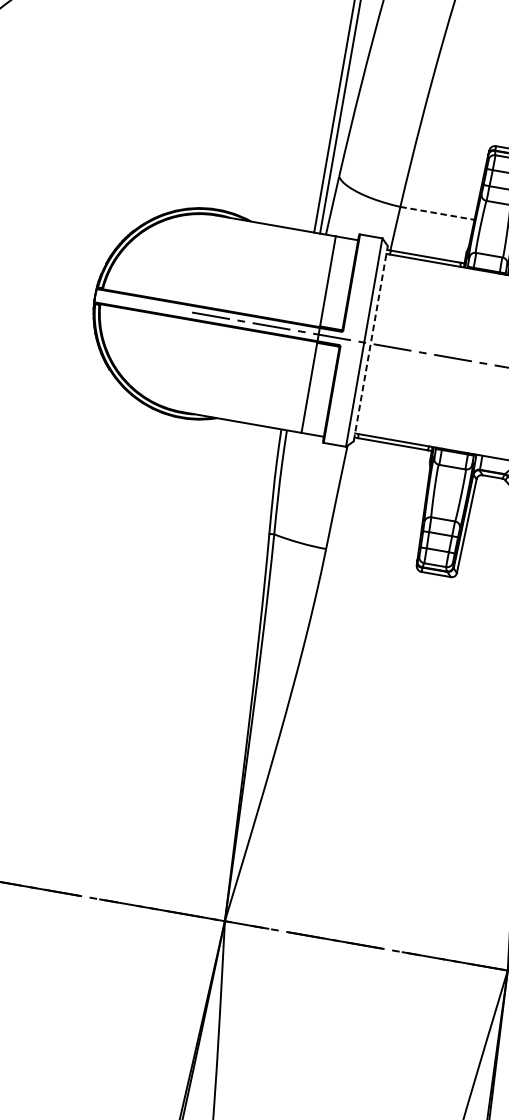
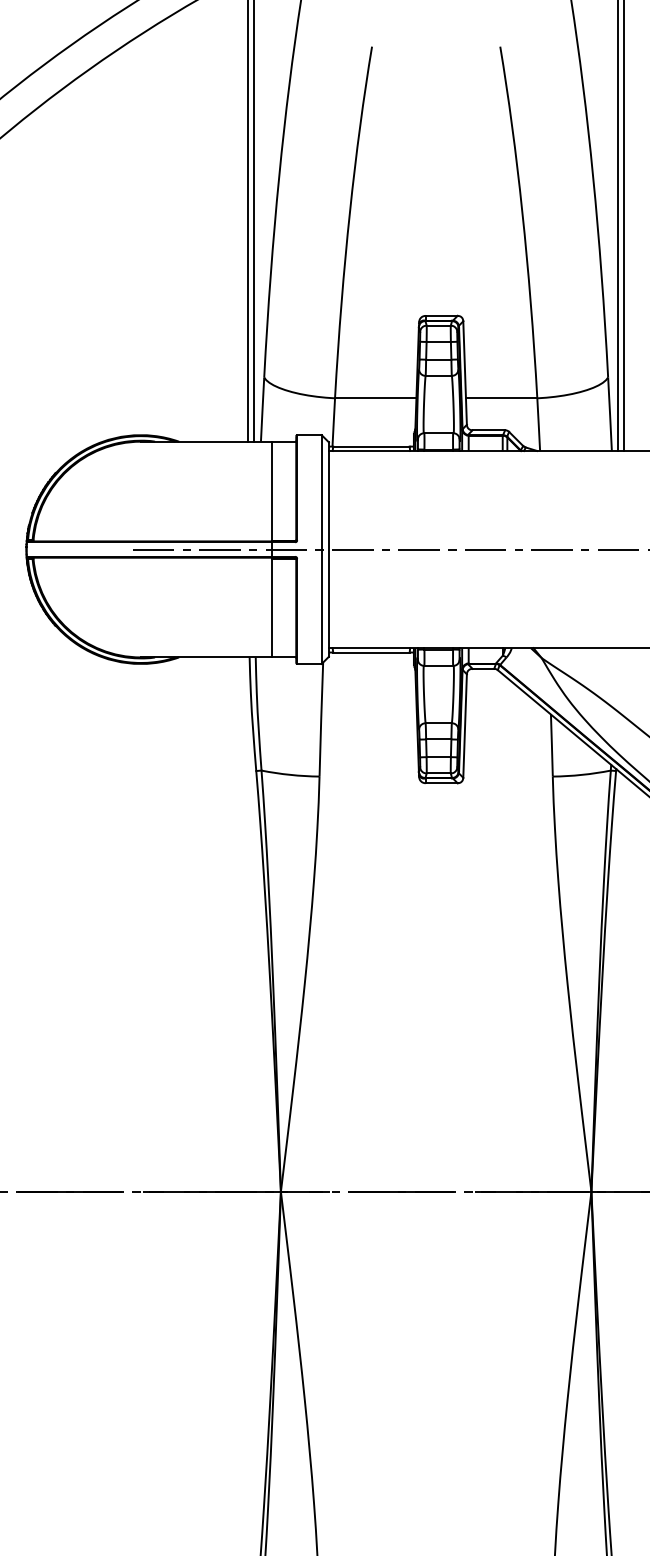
line: (437, 213) -> (375, 398), dashed -> solid
line: (370, 343) -> (328, 549), dashed -> solid

